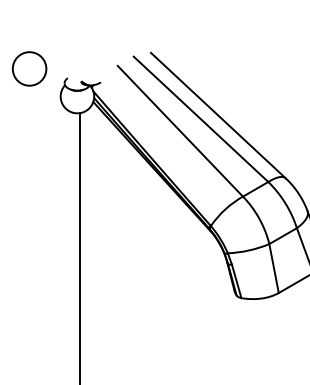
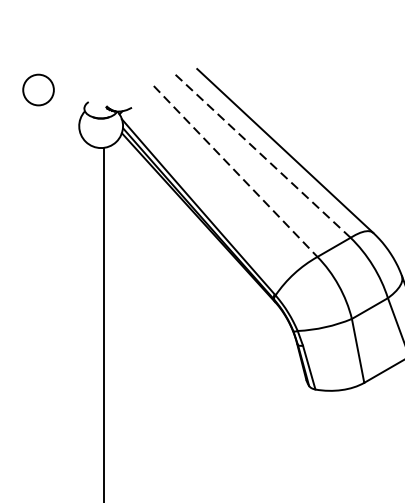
circle: (29, 68) -> (38, 89), size x0.7
line: (201, 119) -> (263, 156), solid -> dashed
line: (180, 131) -> (235, 171), solid -> dashed

